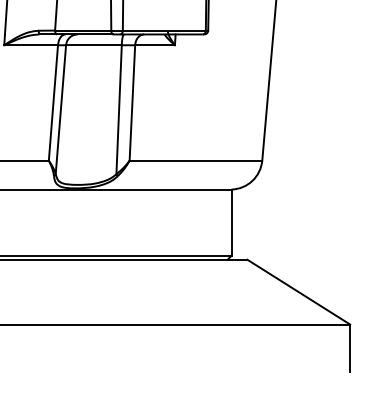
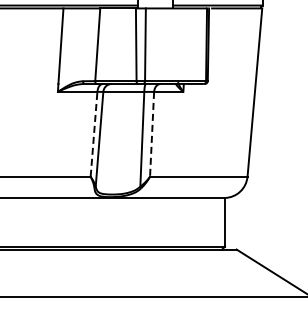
line: (54, 103) -> (94, 134), solid -> dashed
line: (132, 103) -> (152, 134), solid -> dashed

